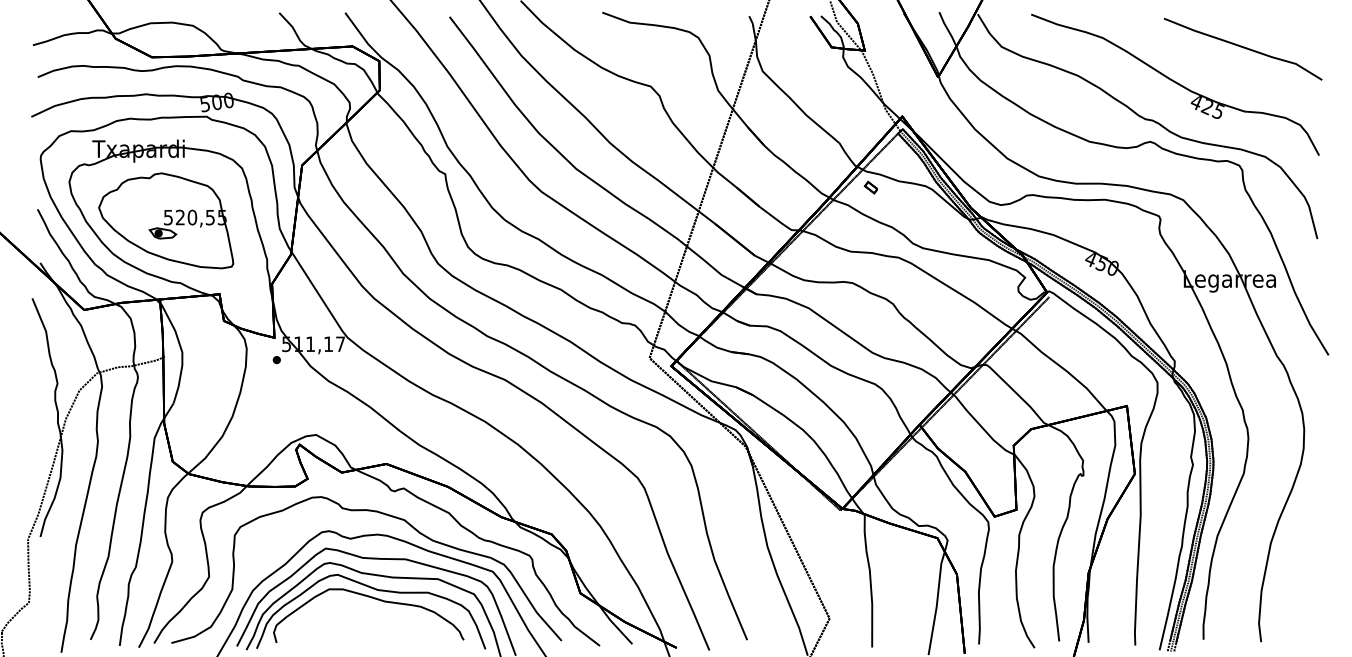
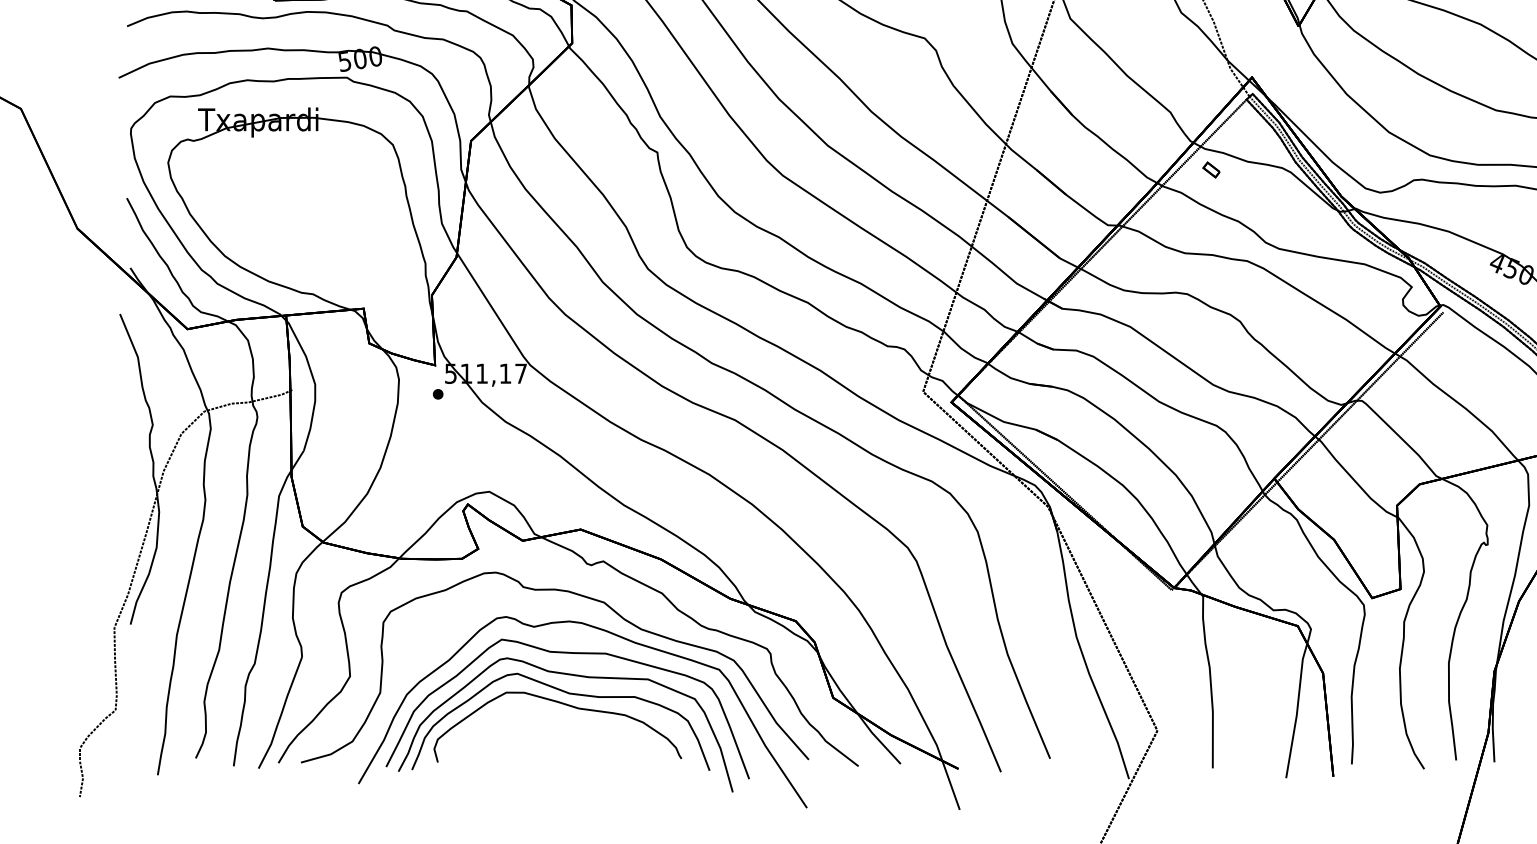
part: (166, 220) -> (294, 212), removed

